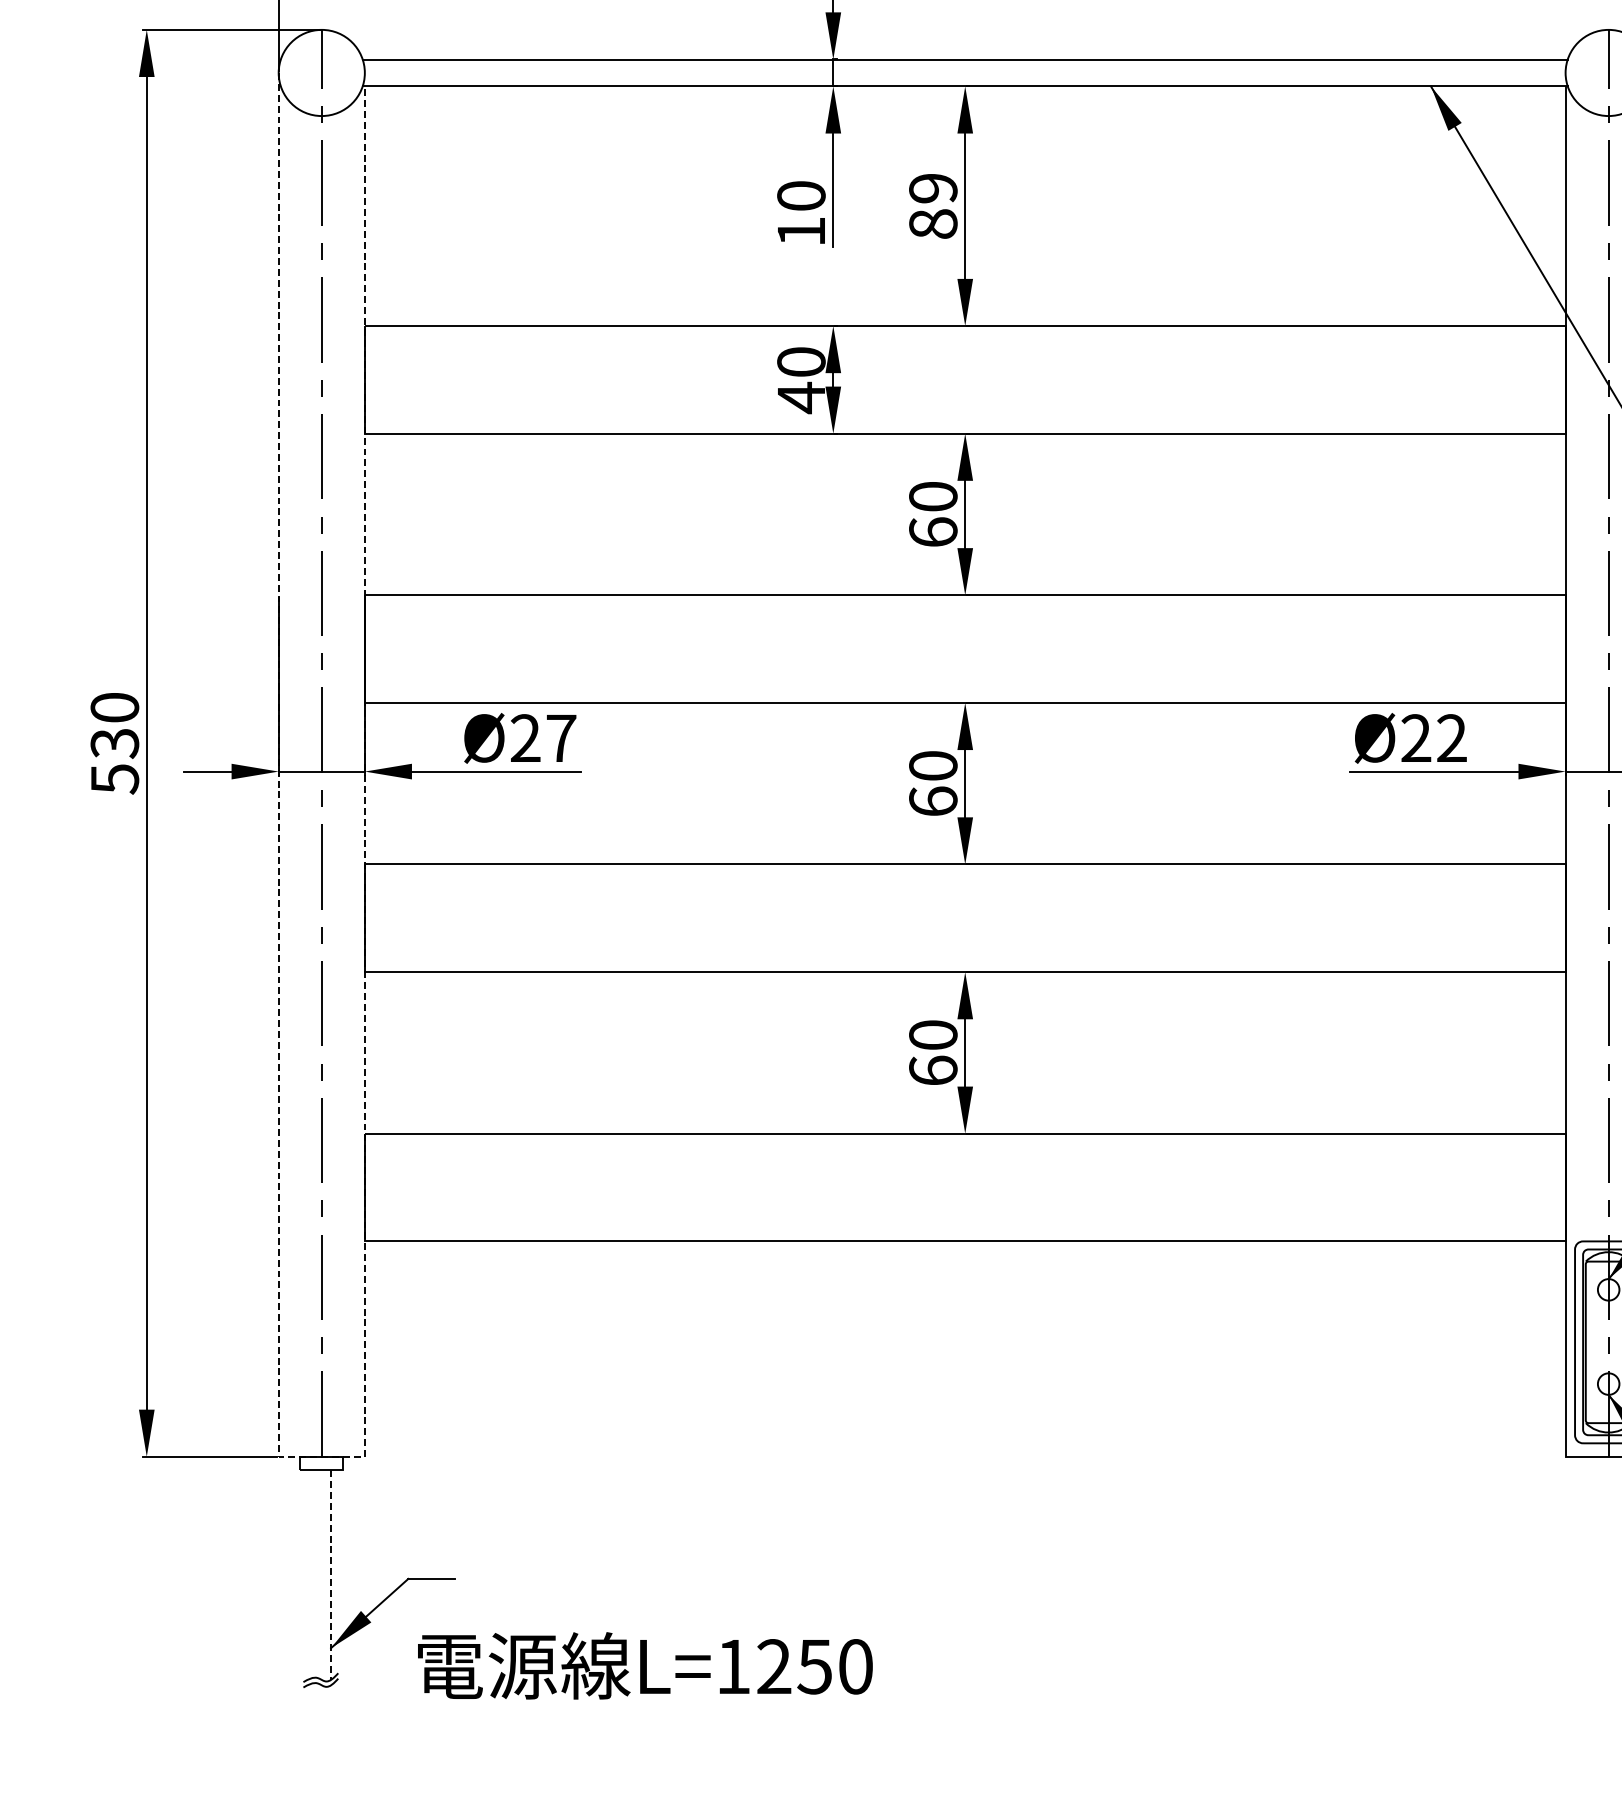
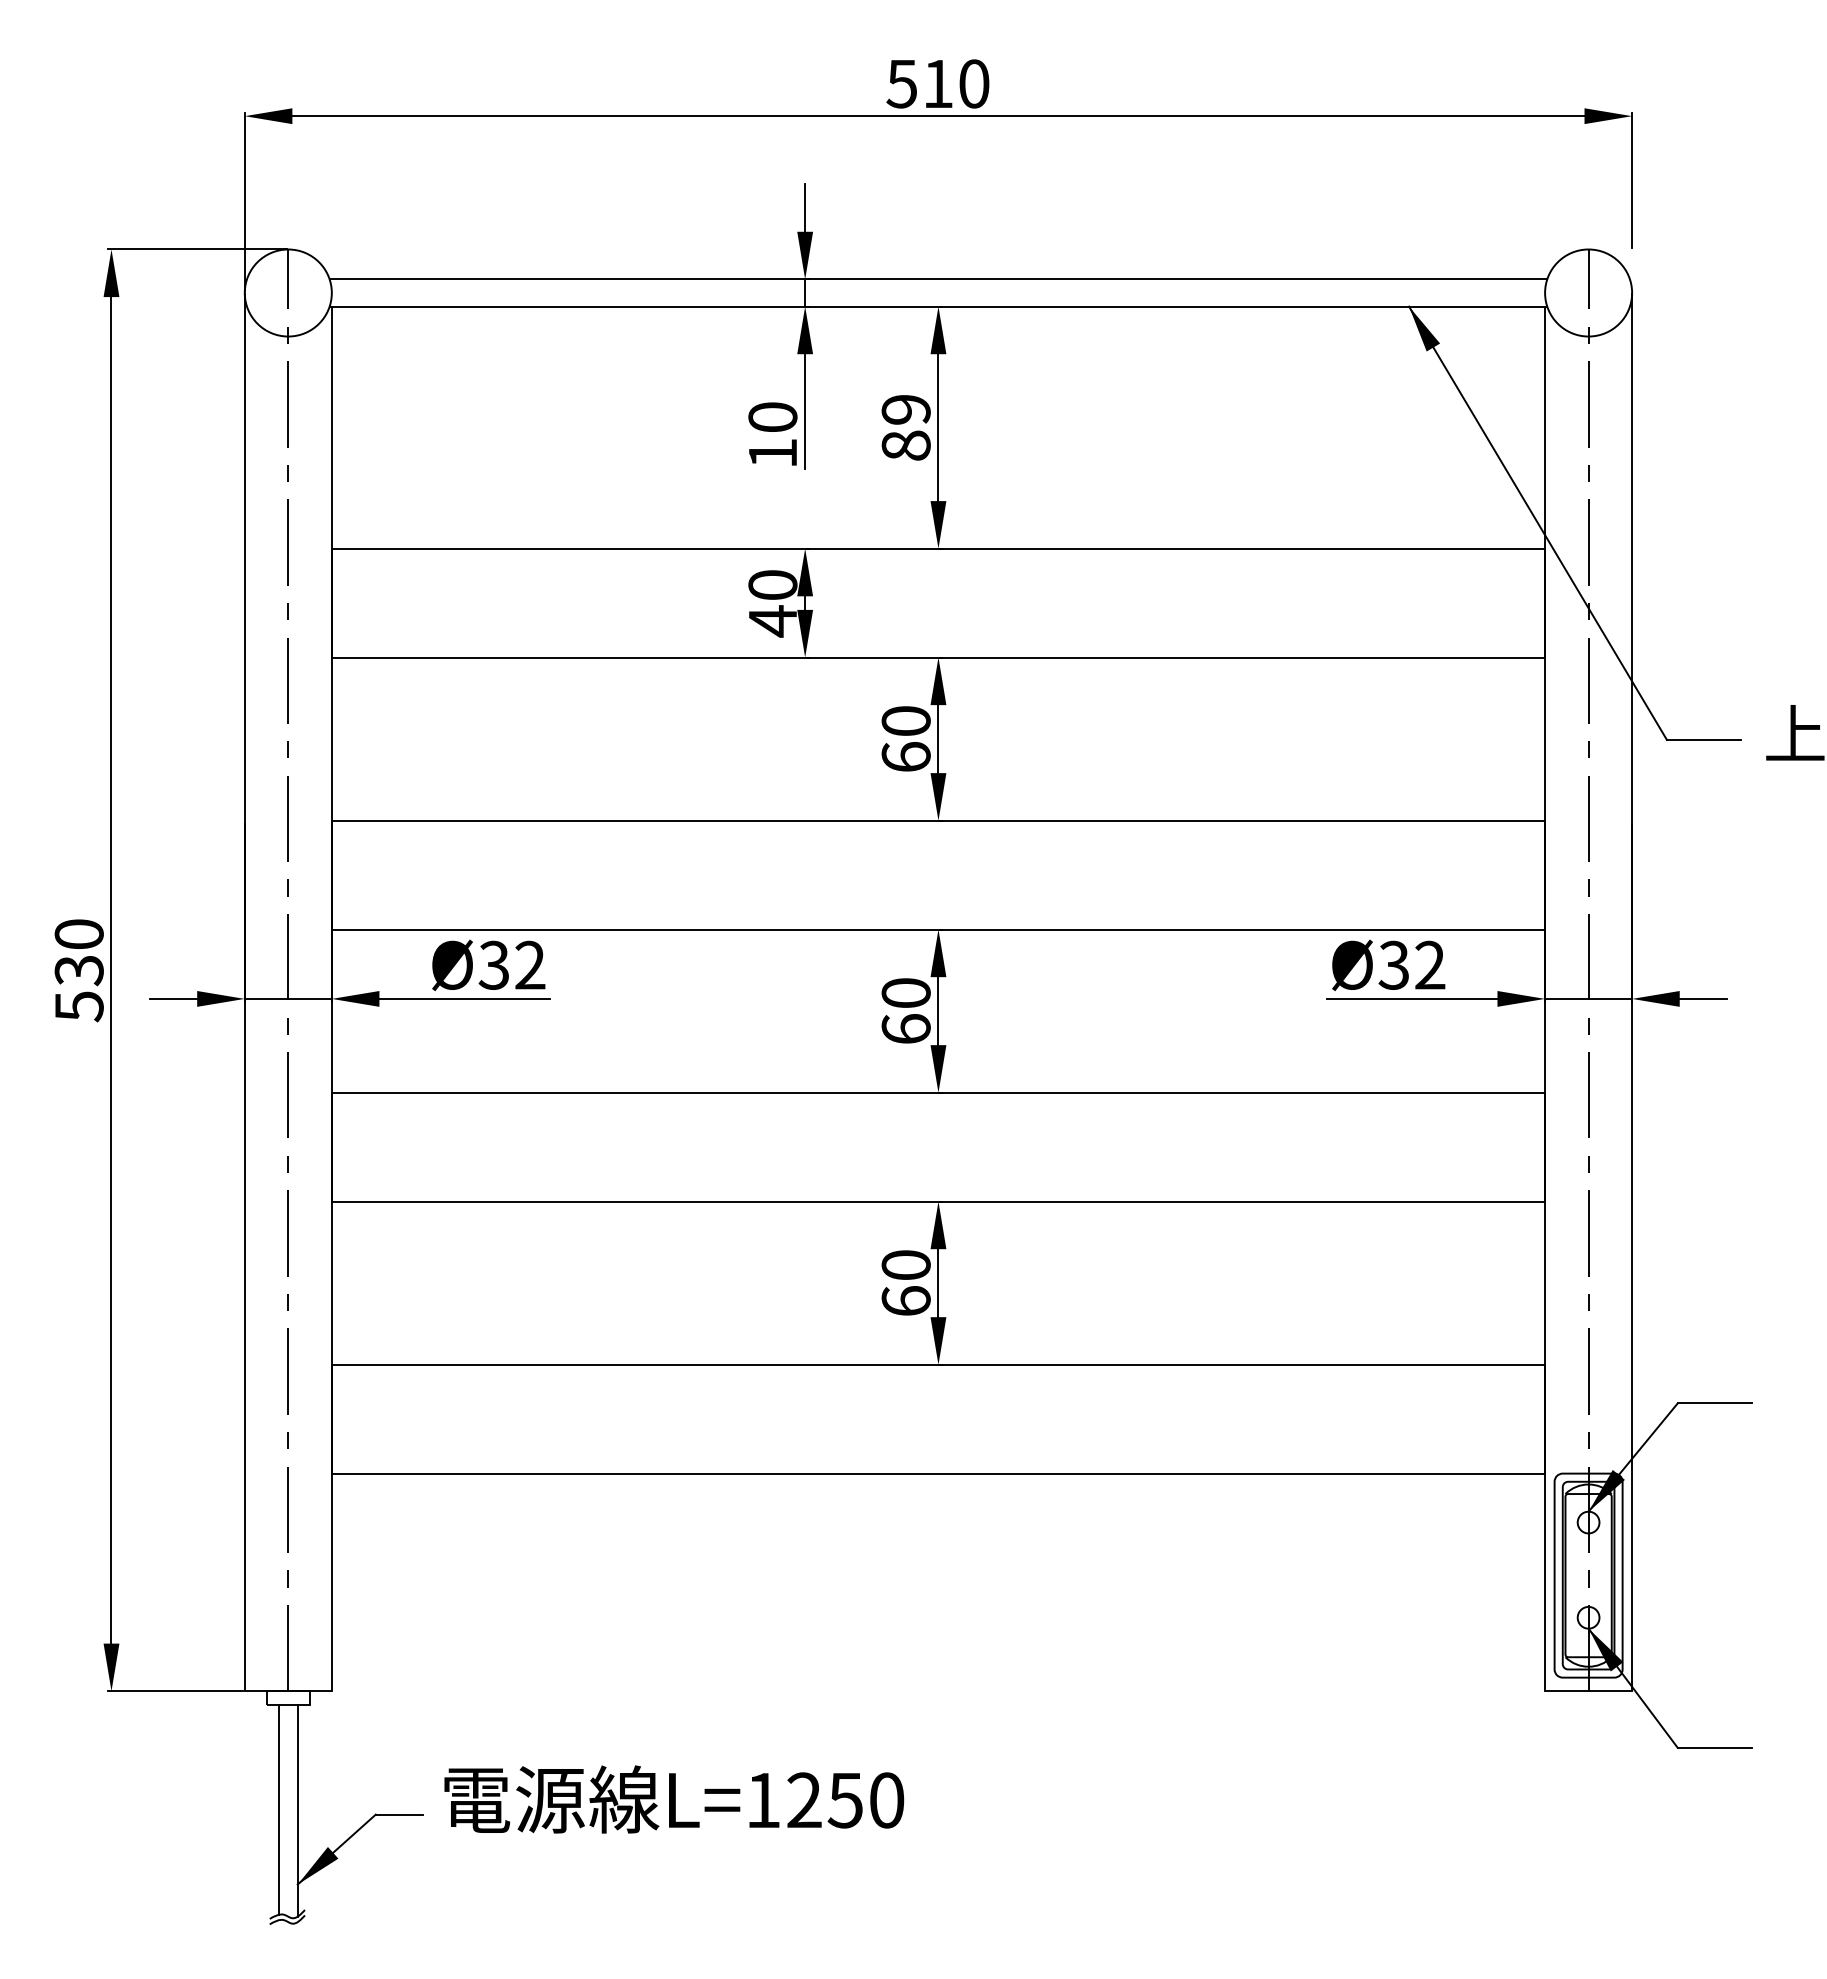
text: (542, 737) -> (511, 964), Ø27 -> Ø32
text: (1415, 738) -> (1393, 965), Ø22 -> Ø32
line: (315, 1457) -> (281, 1691), dashed -> solid
line: (312, 1573) -> (278, 1809), added
line: (330, 1574) -> (297, 1810), dashed -> solid
text: (645, 1665) -> (674, 1799), moved

